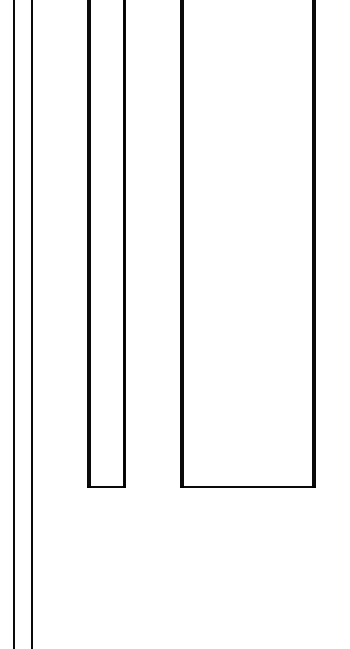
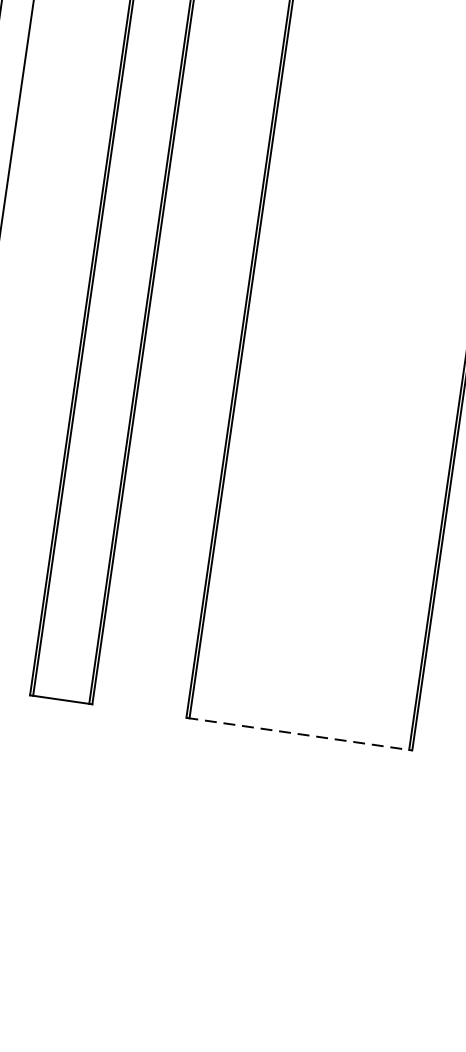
line: (248, 486) -> (299, 733), solid -> dashed

